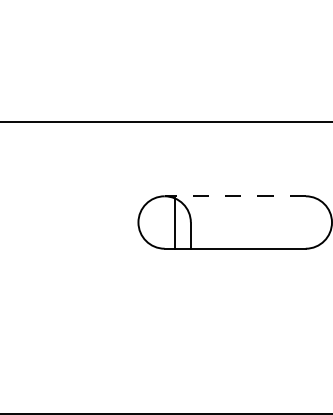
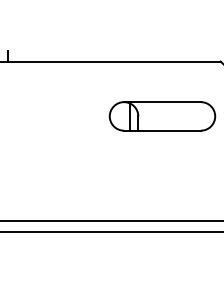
line: (233, 196) -> (161, 102), dashed -> solid

